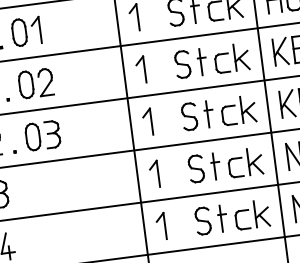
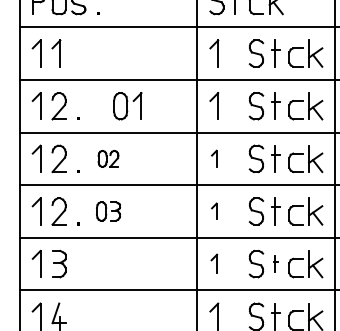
part: (26, 32) -> (127, 106), moved
part: (141, 69) -> (214, 158), size x0.6
part: (36, 83) -> (108, 158), size x0.6
part: (147, 122) -> (214, 211), size x0.6
part: (42, 135) -> (108, 211), size x0.7
part: (215, 165) -> (275, 263), size x0.6
part: (154, 173) -> (214, 263), size x0.7

